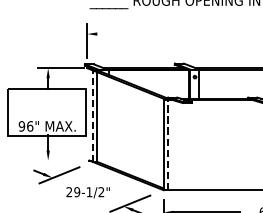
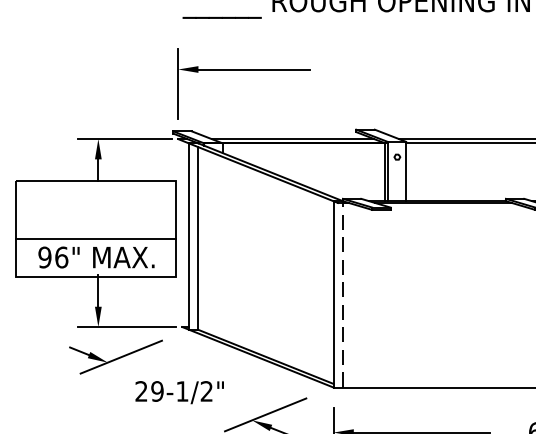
line: (124, 34) -> (253, 70), added
line: (92, 116) -> (188, 237), dashed -> solid
line: (46, 117) -> (94, 239), added
line: (62, 160) -> (127, 326), added

